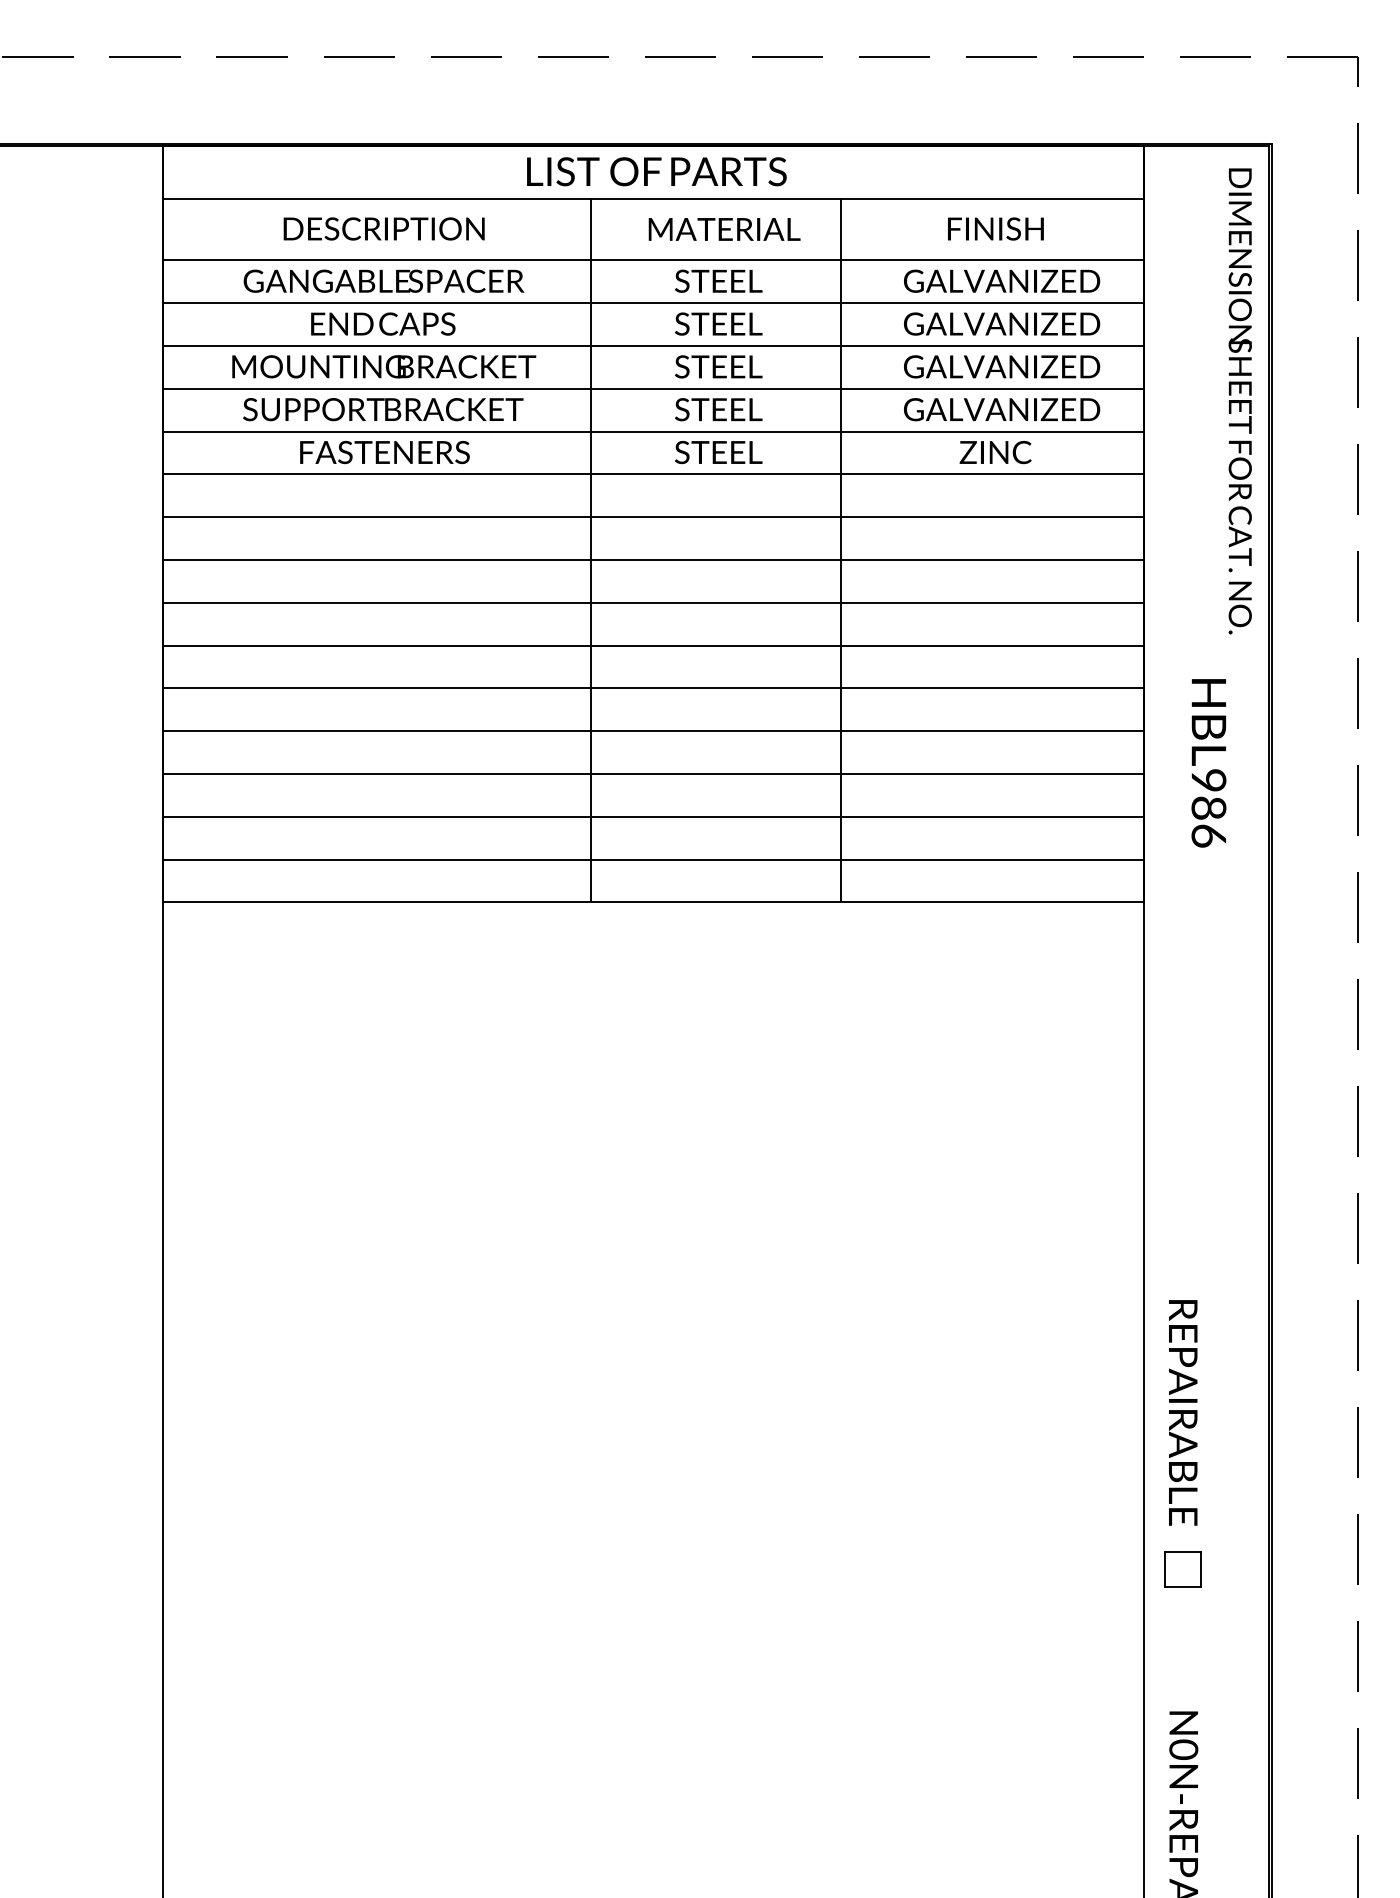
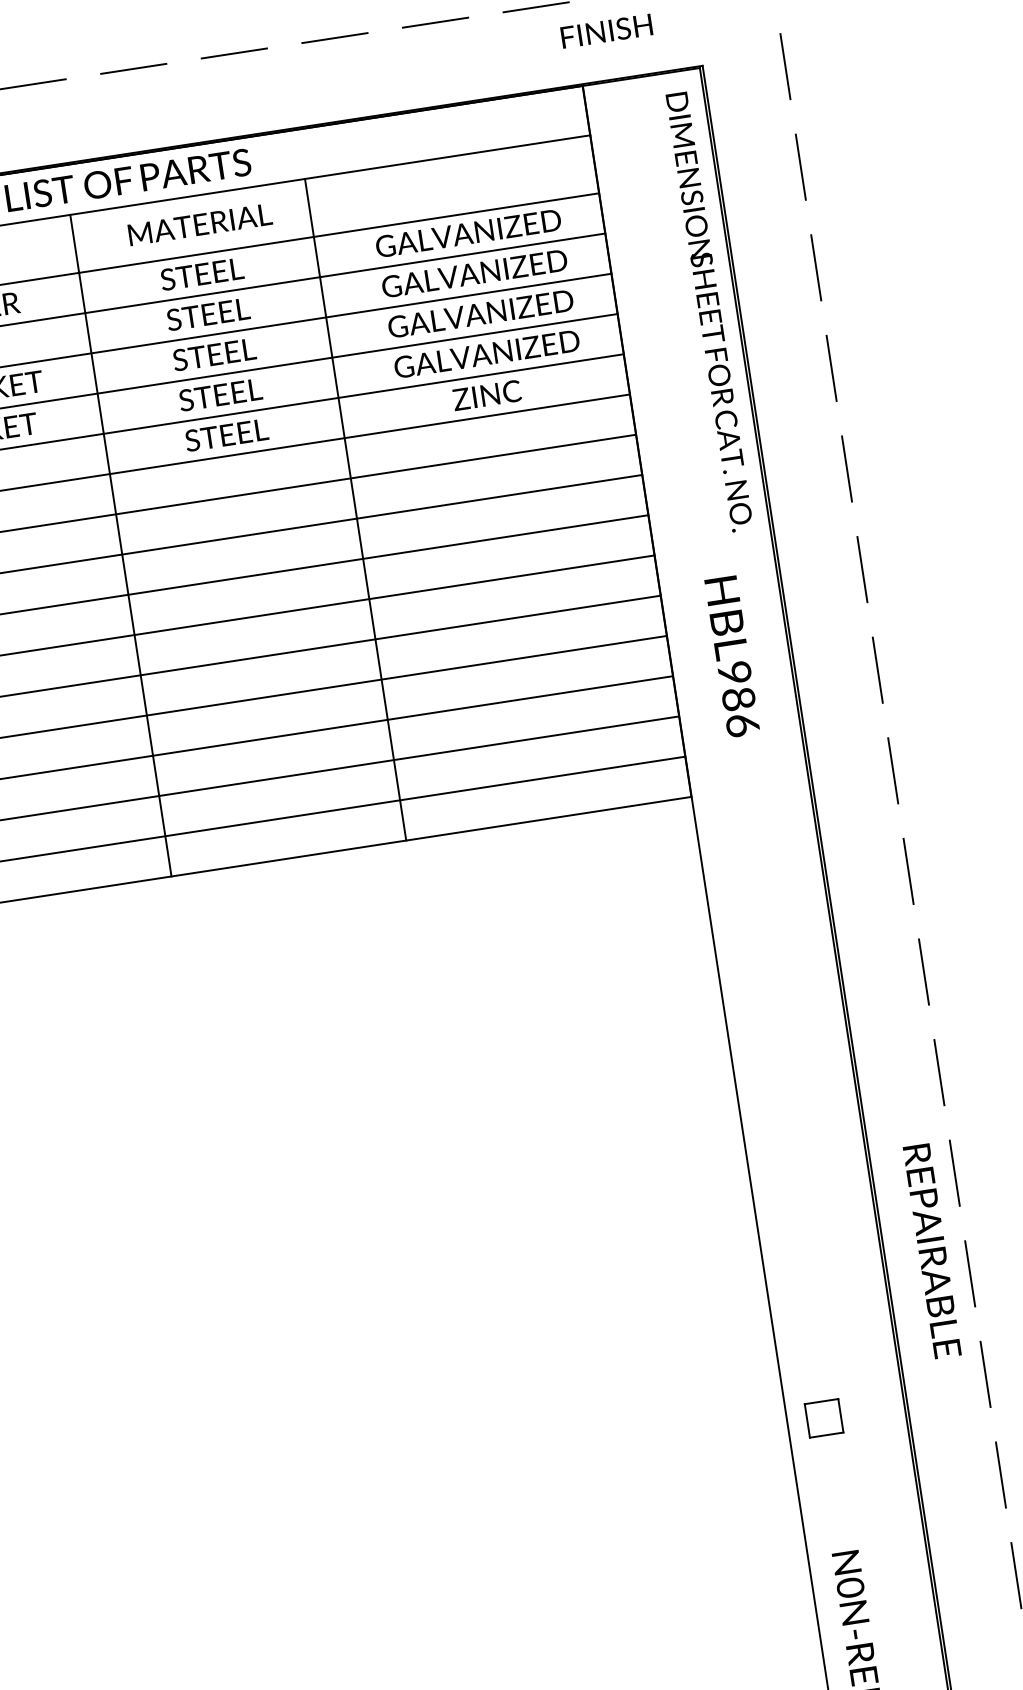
text: (995, 228) -> (606, 30), moved
text: (1183, 1412) -> (932, 1250), moved

